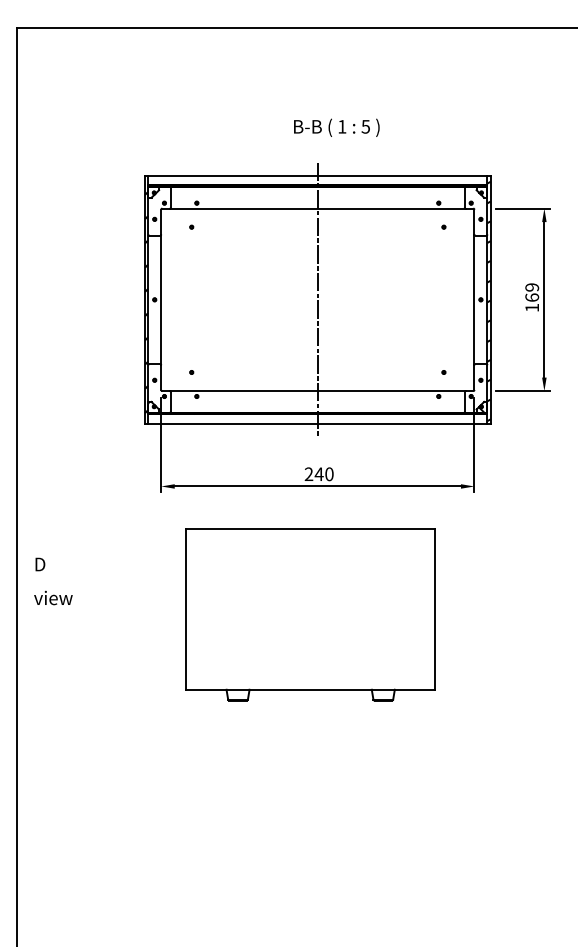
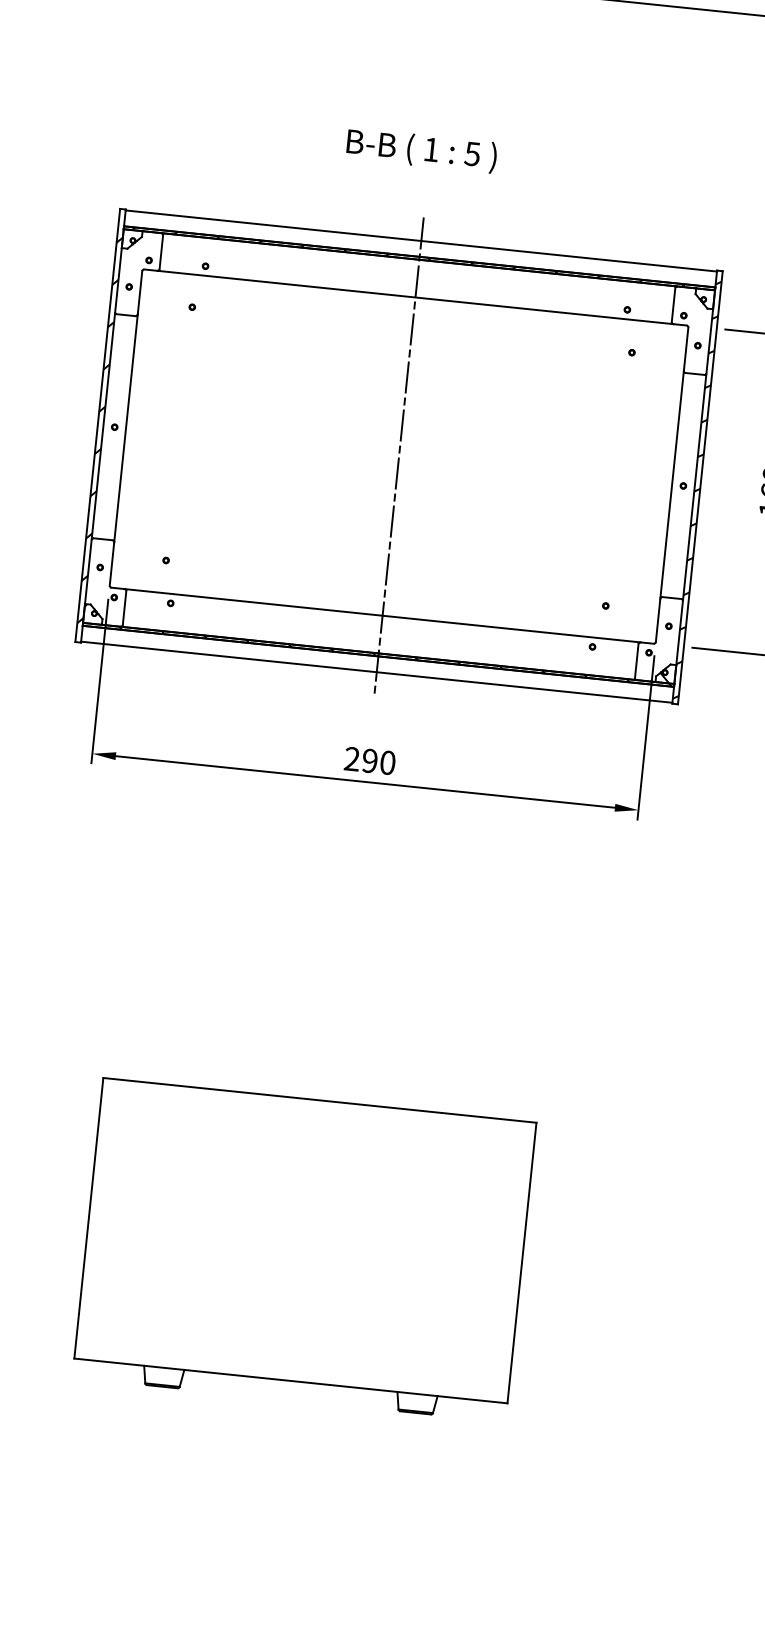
text: (336, 127) -> (421, 149), moved
text: (318, 474) -> (368, 761), 240 -> 290
part: (310, 614) -> (304, 1249), moved

